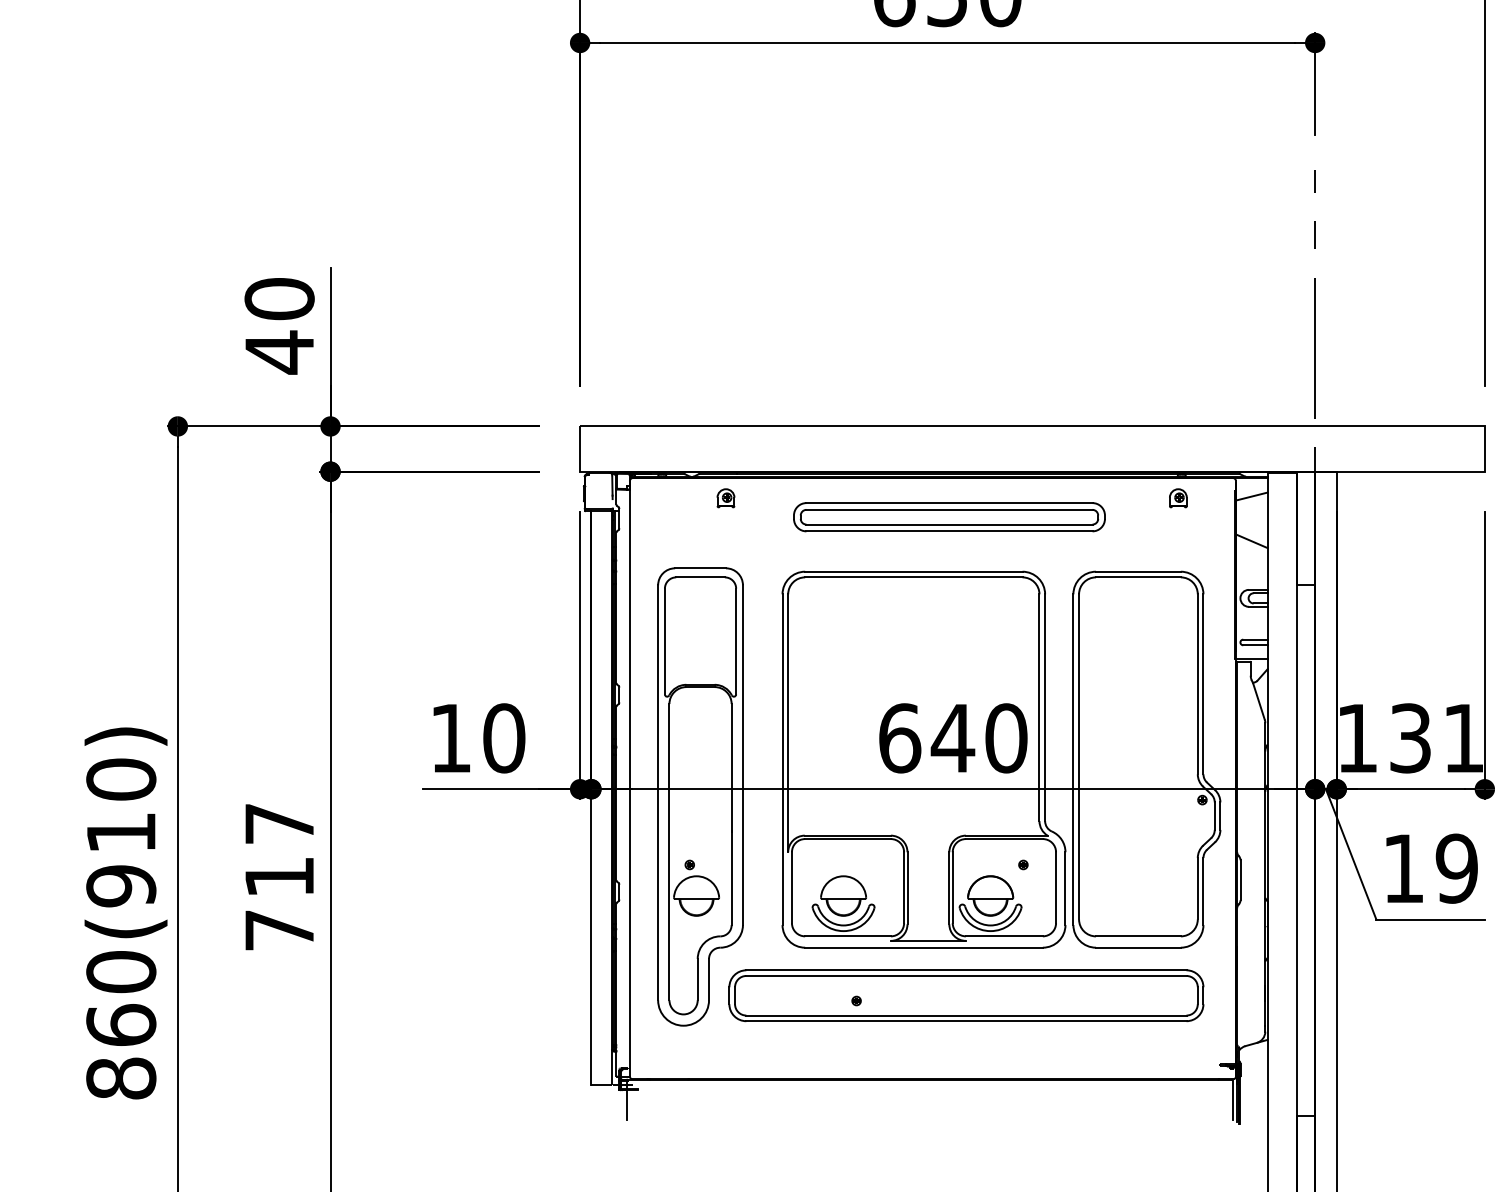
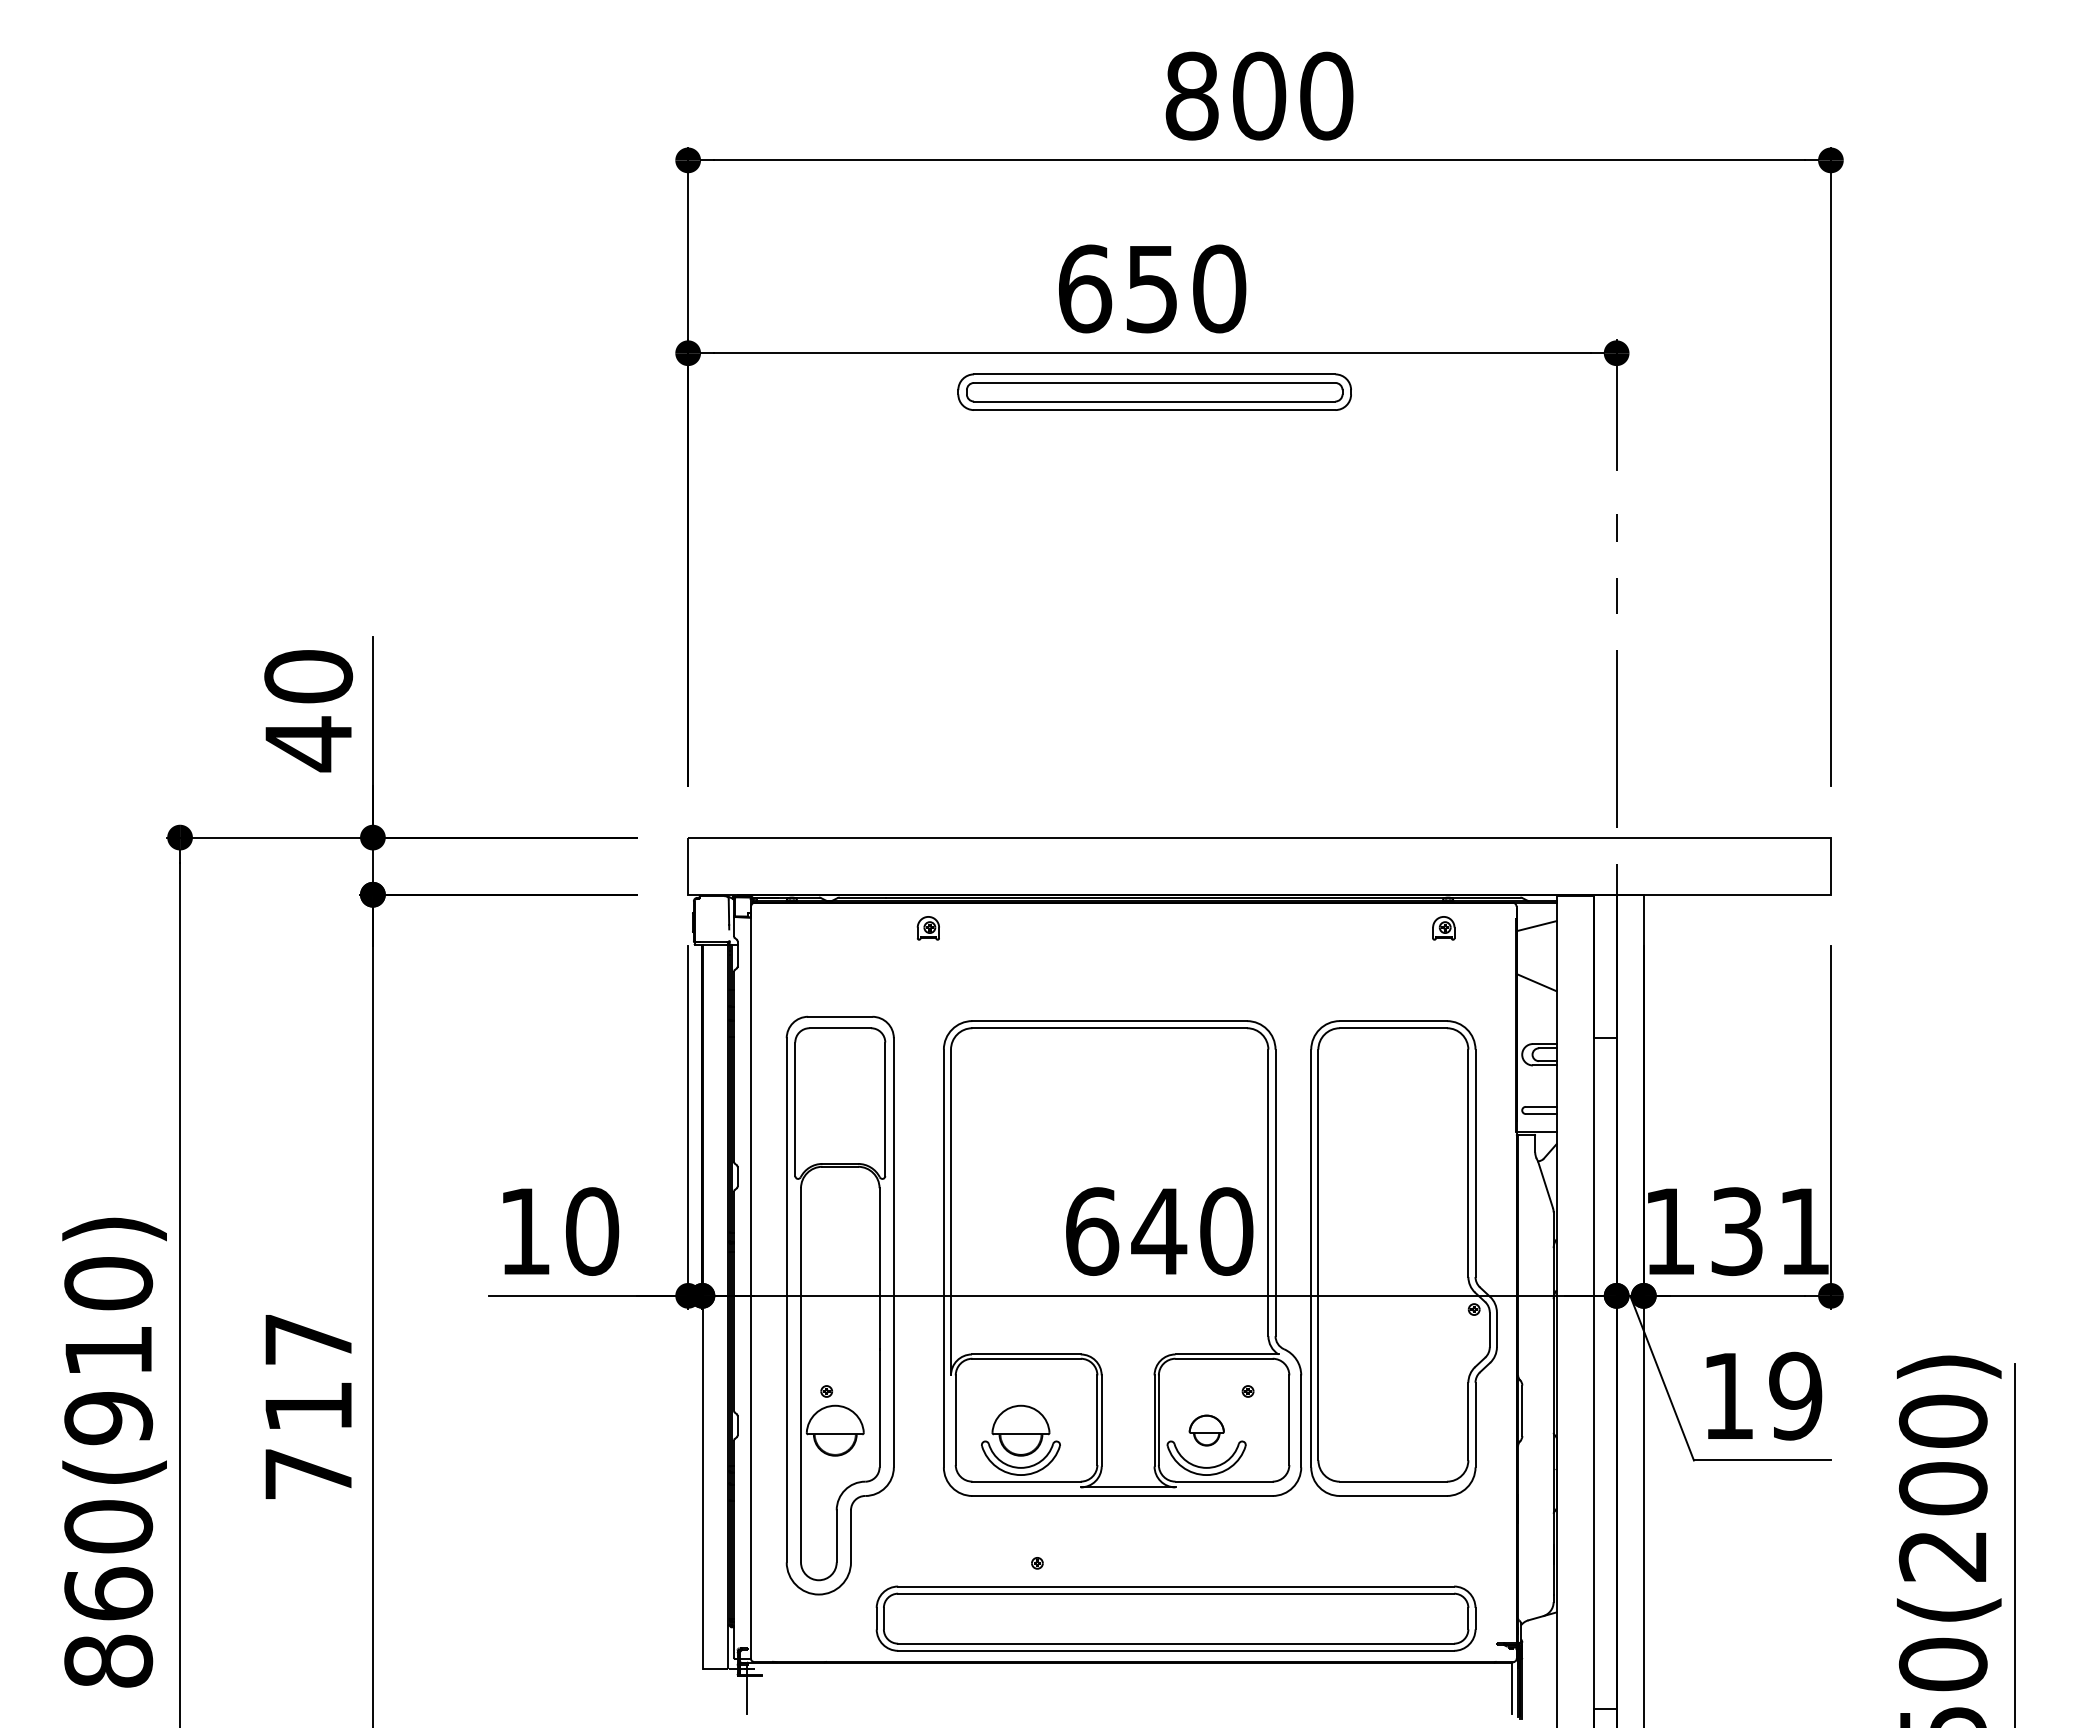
part: (725, 498) -> (927, 928), moved
part: (949, 516) -> (1154, 391), moved
part: (990, 895) -> (1206, 1430), size x0.6
part: (965, 995) -> (1175, 1618), moved

